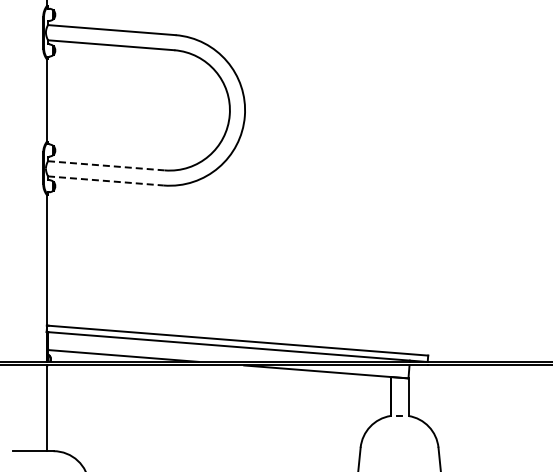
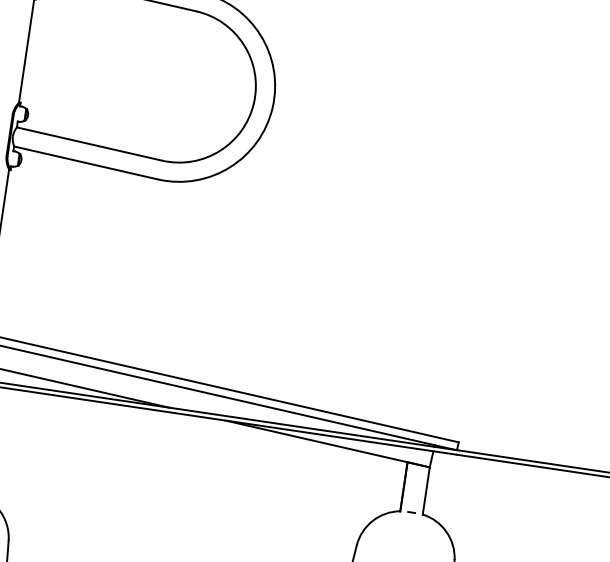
line: (106, 165) -> (89, 143), dashed -> solid
line: (106, 181) -> (86, 163), dashed -> solid

